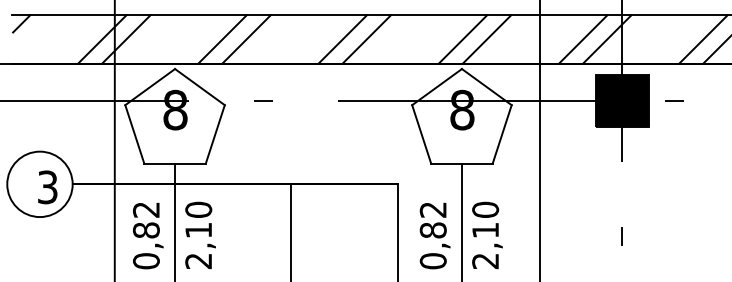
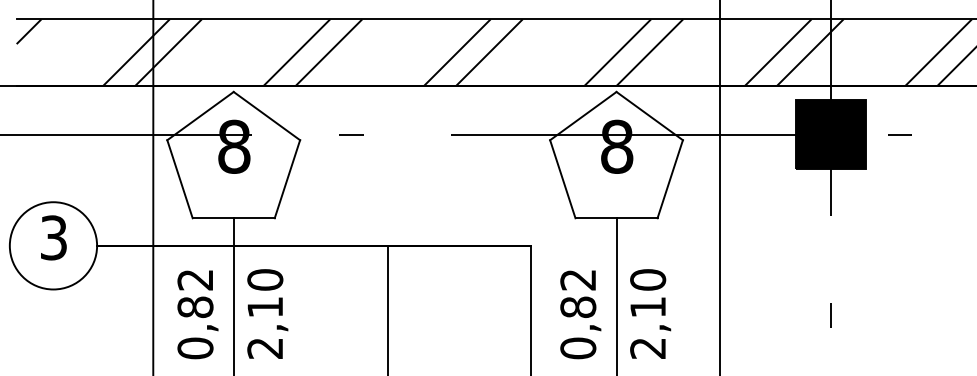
text: (47, 187) -> (53, 237), moved

